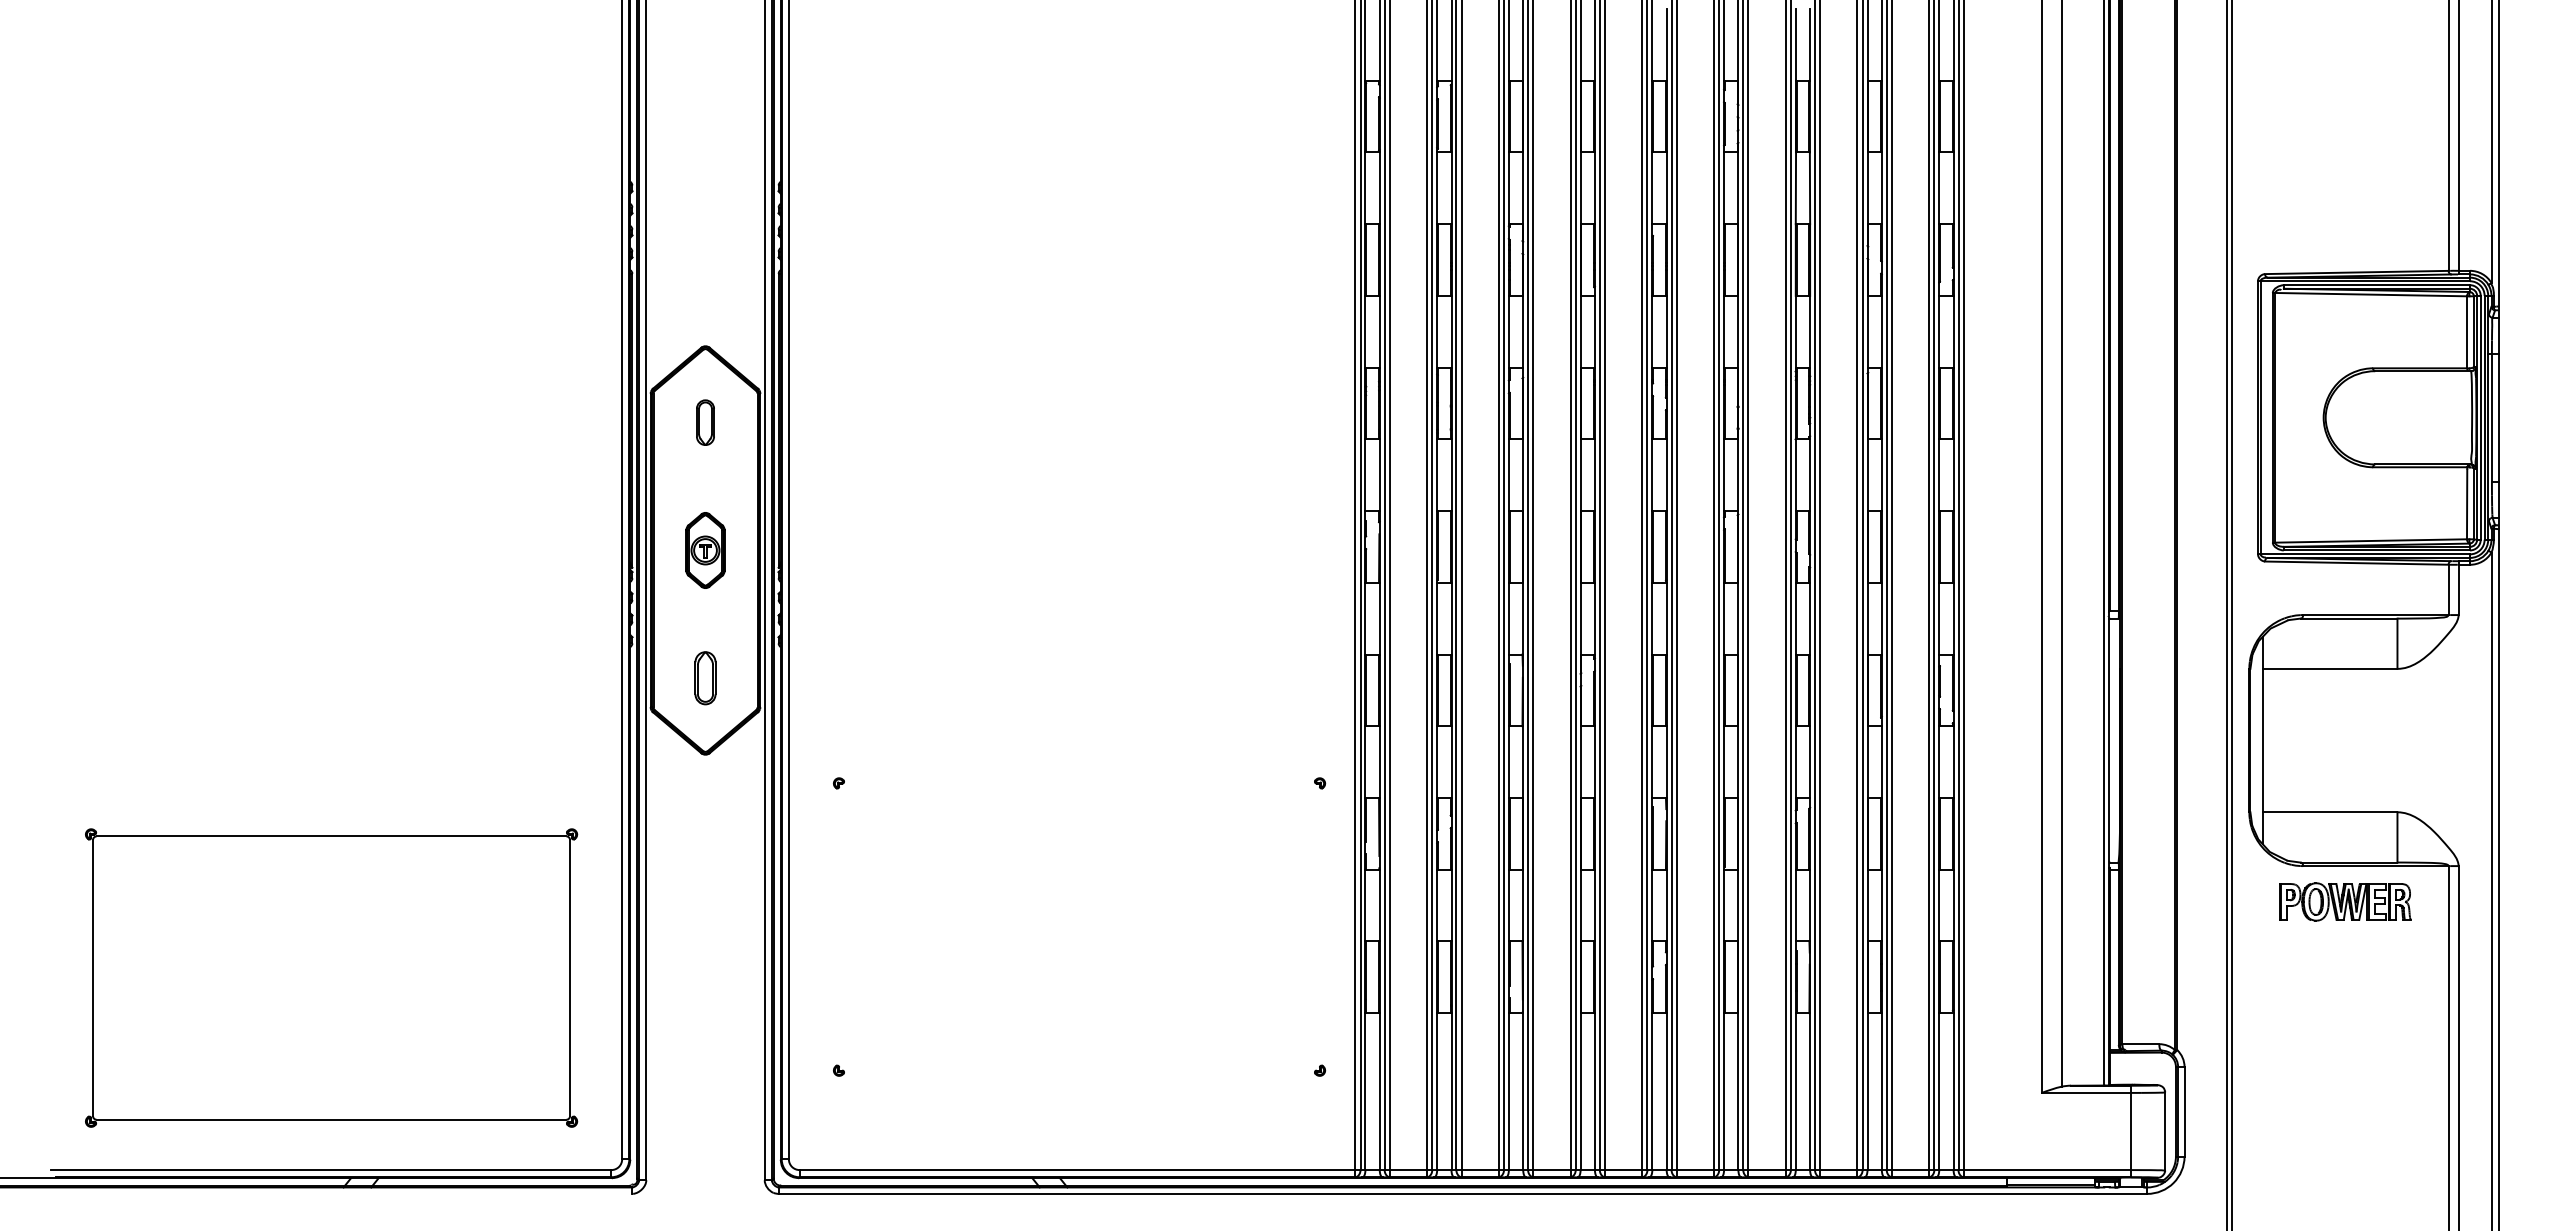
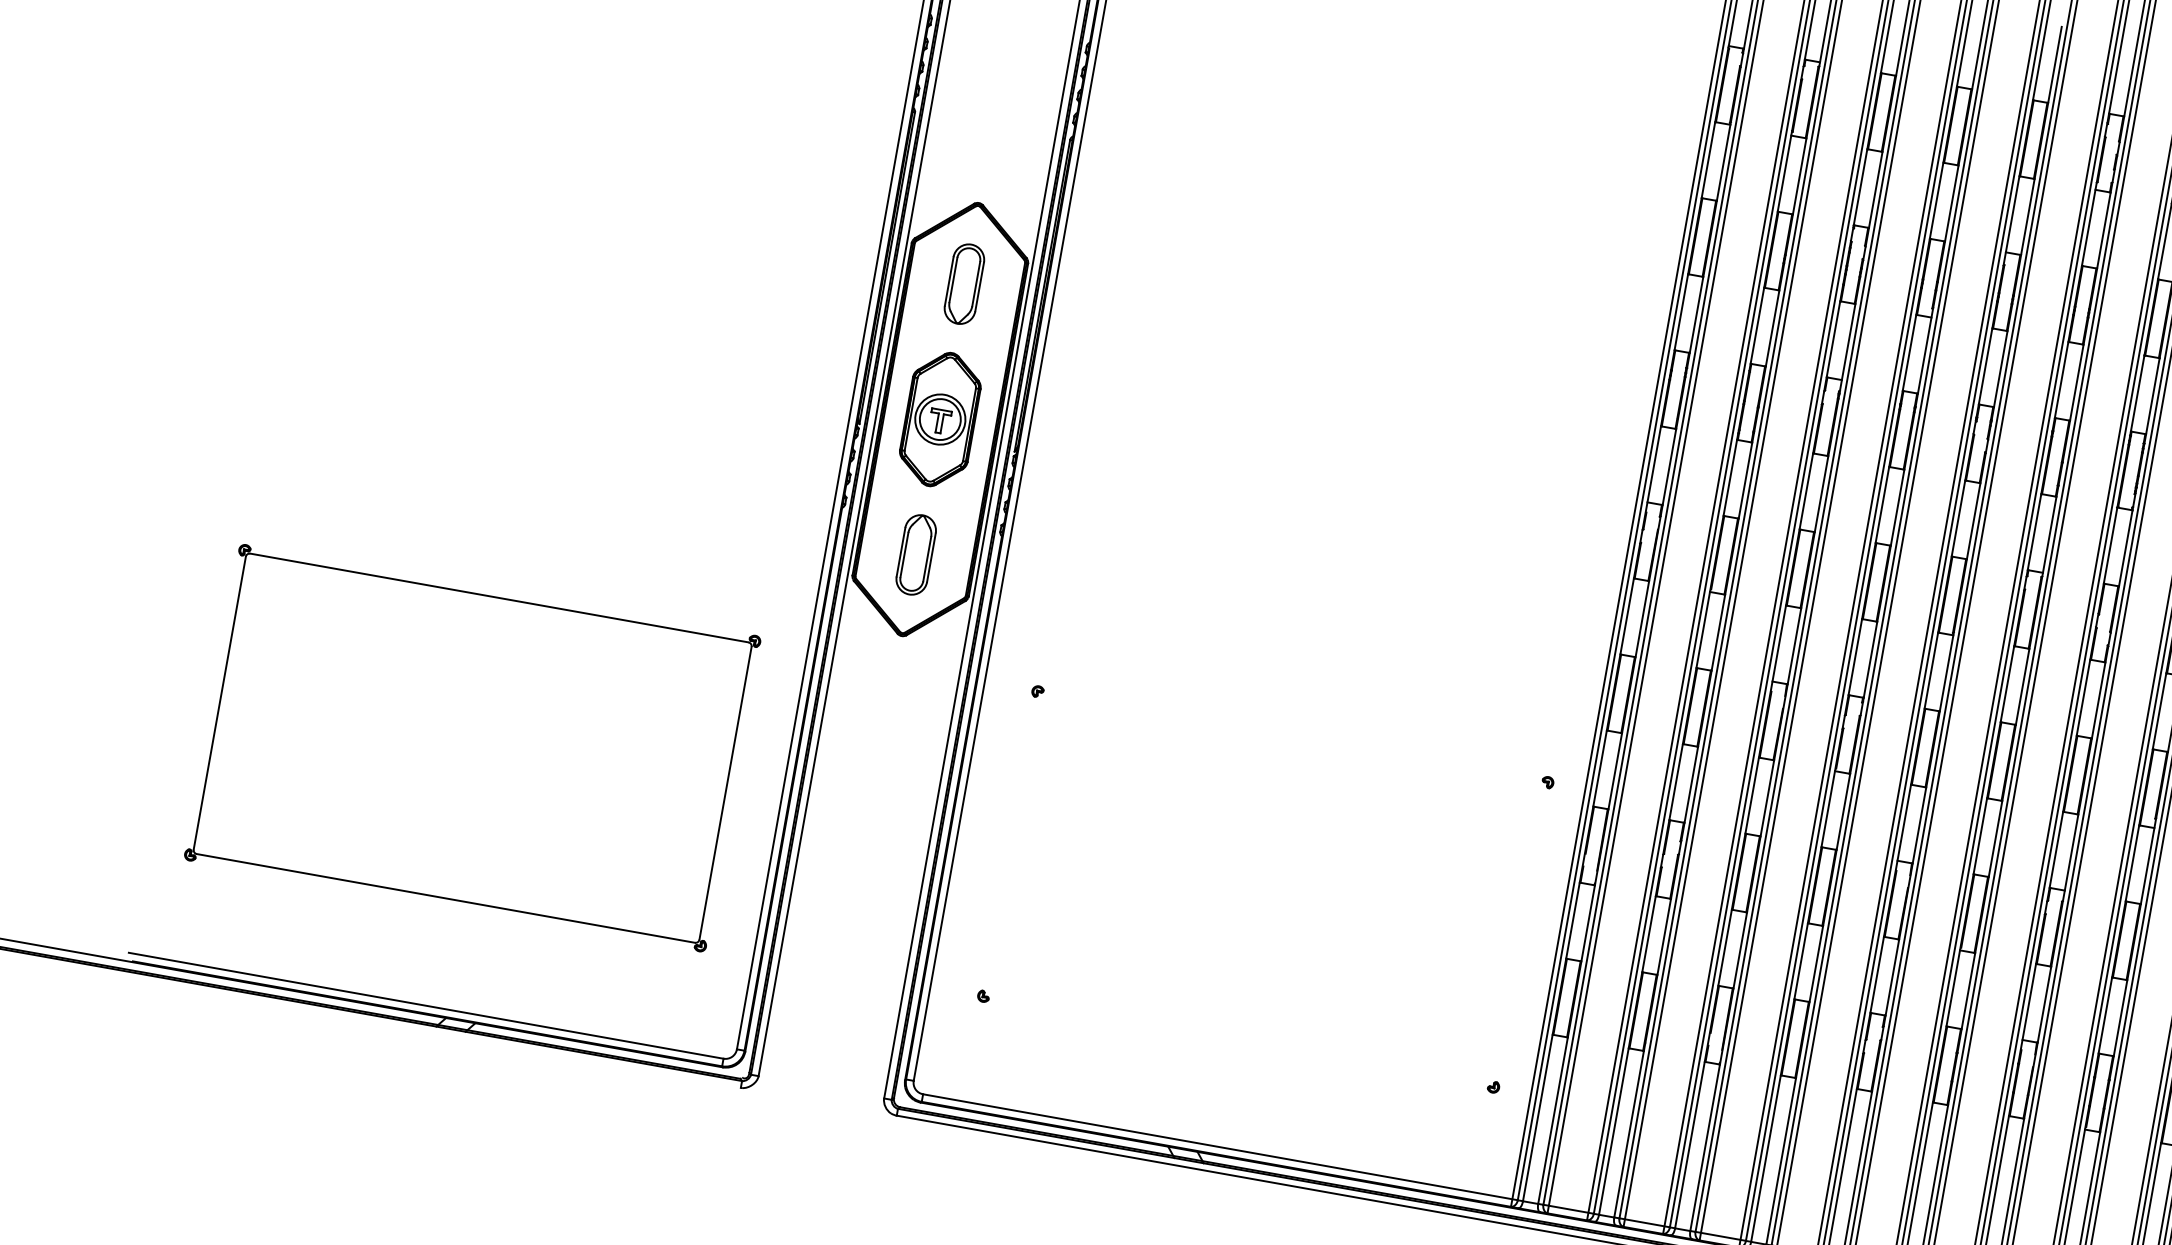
part: (705, 422) -> (964, 283), size x1.67
part: (705, 550) -> (940, 419), size x1.67
part: (705, 678) -> (916, 555), size x1.43
part: (331, 977) -> (472, 747), moved

